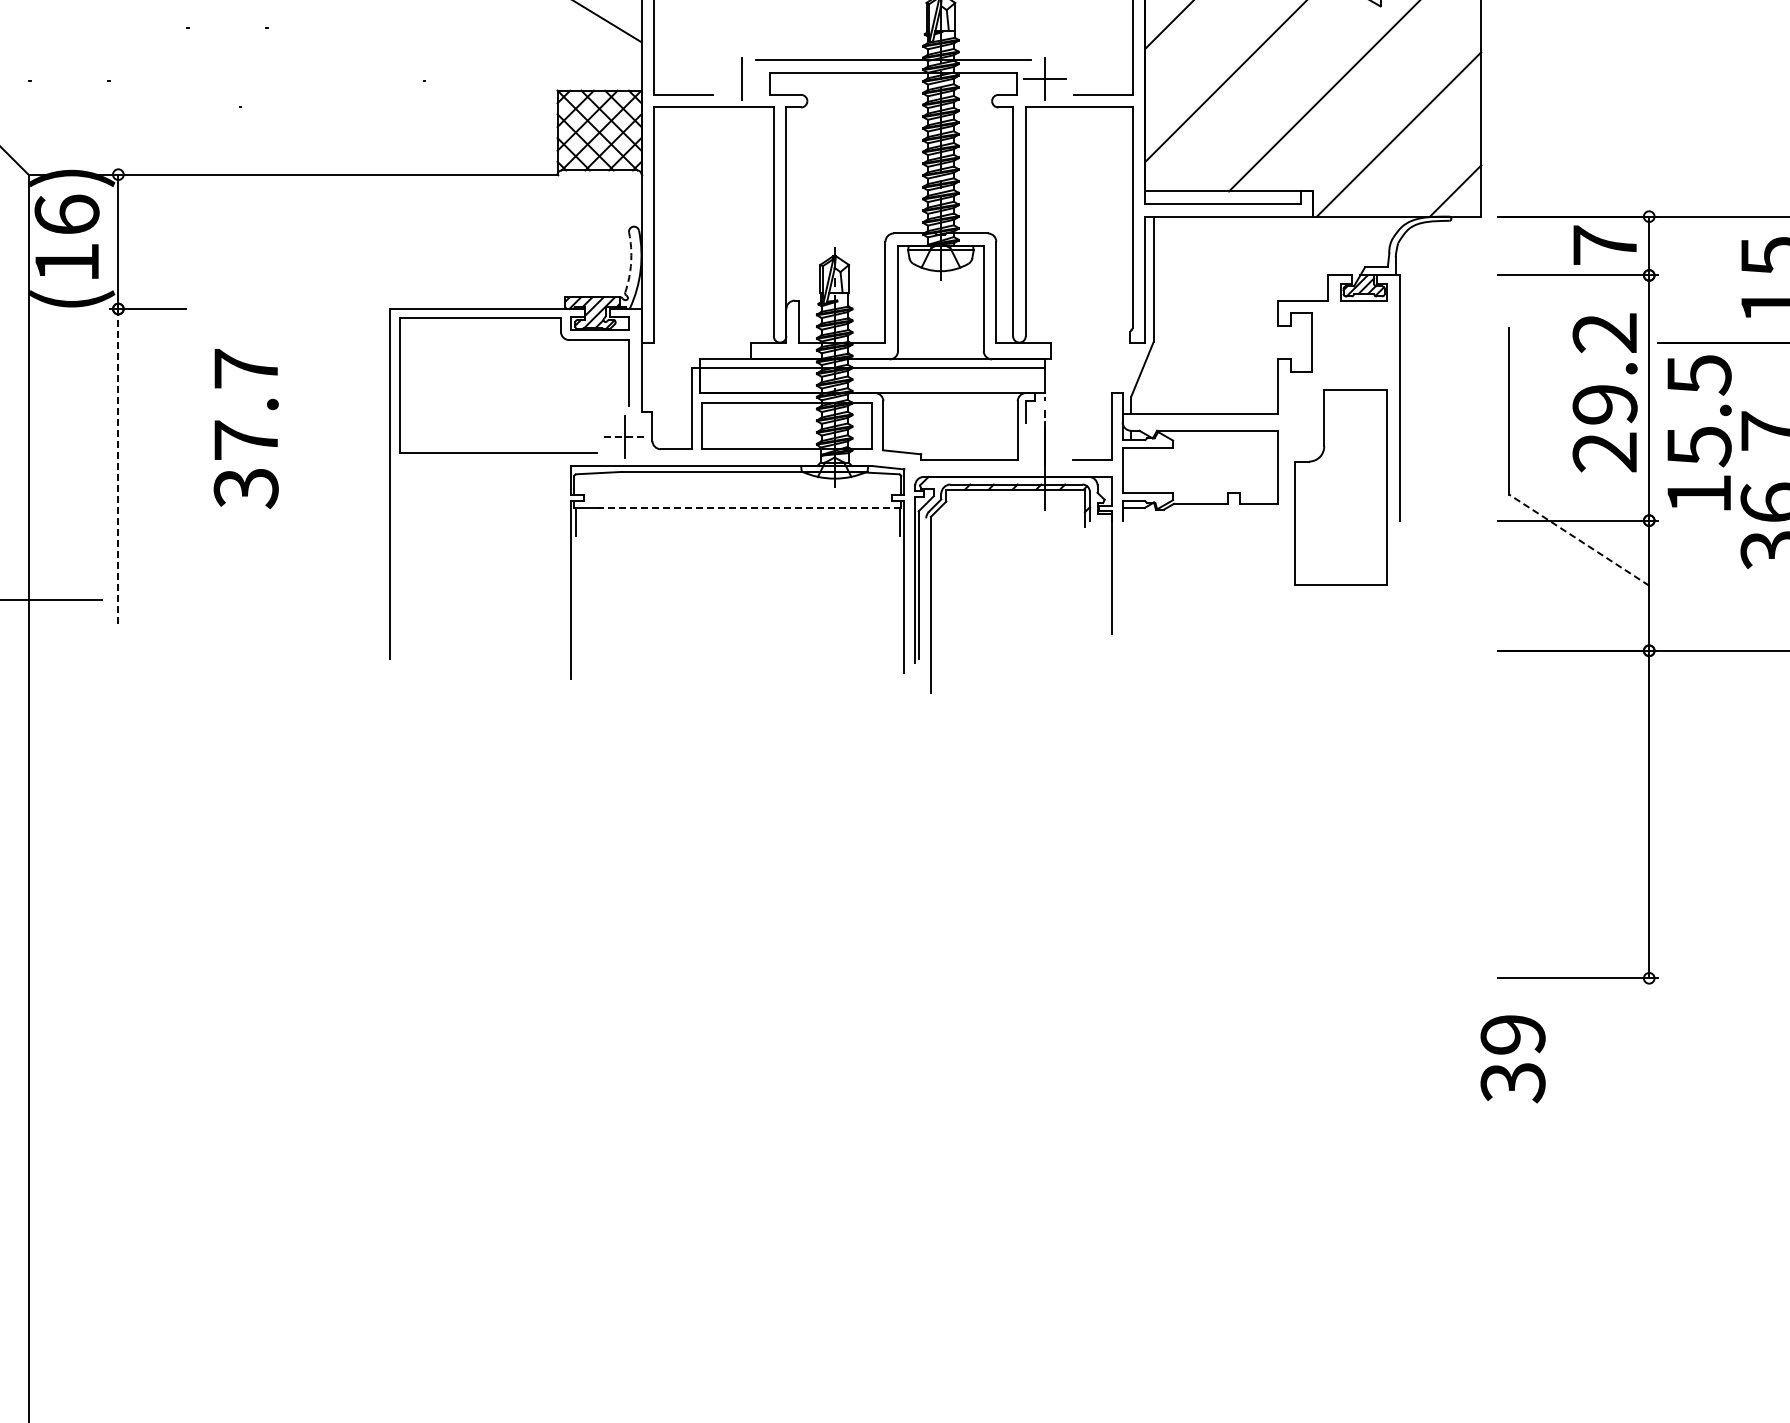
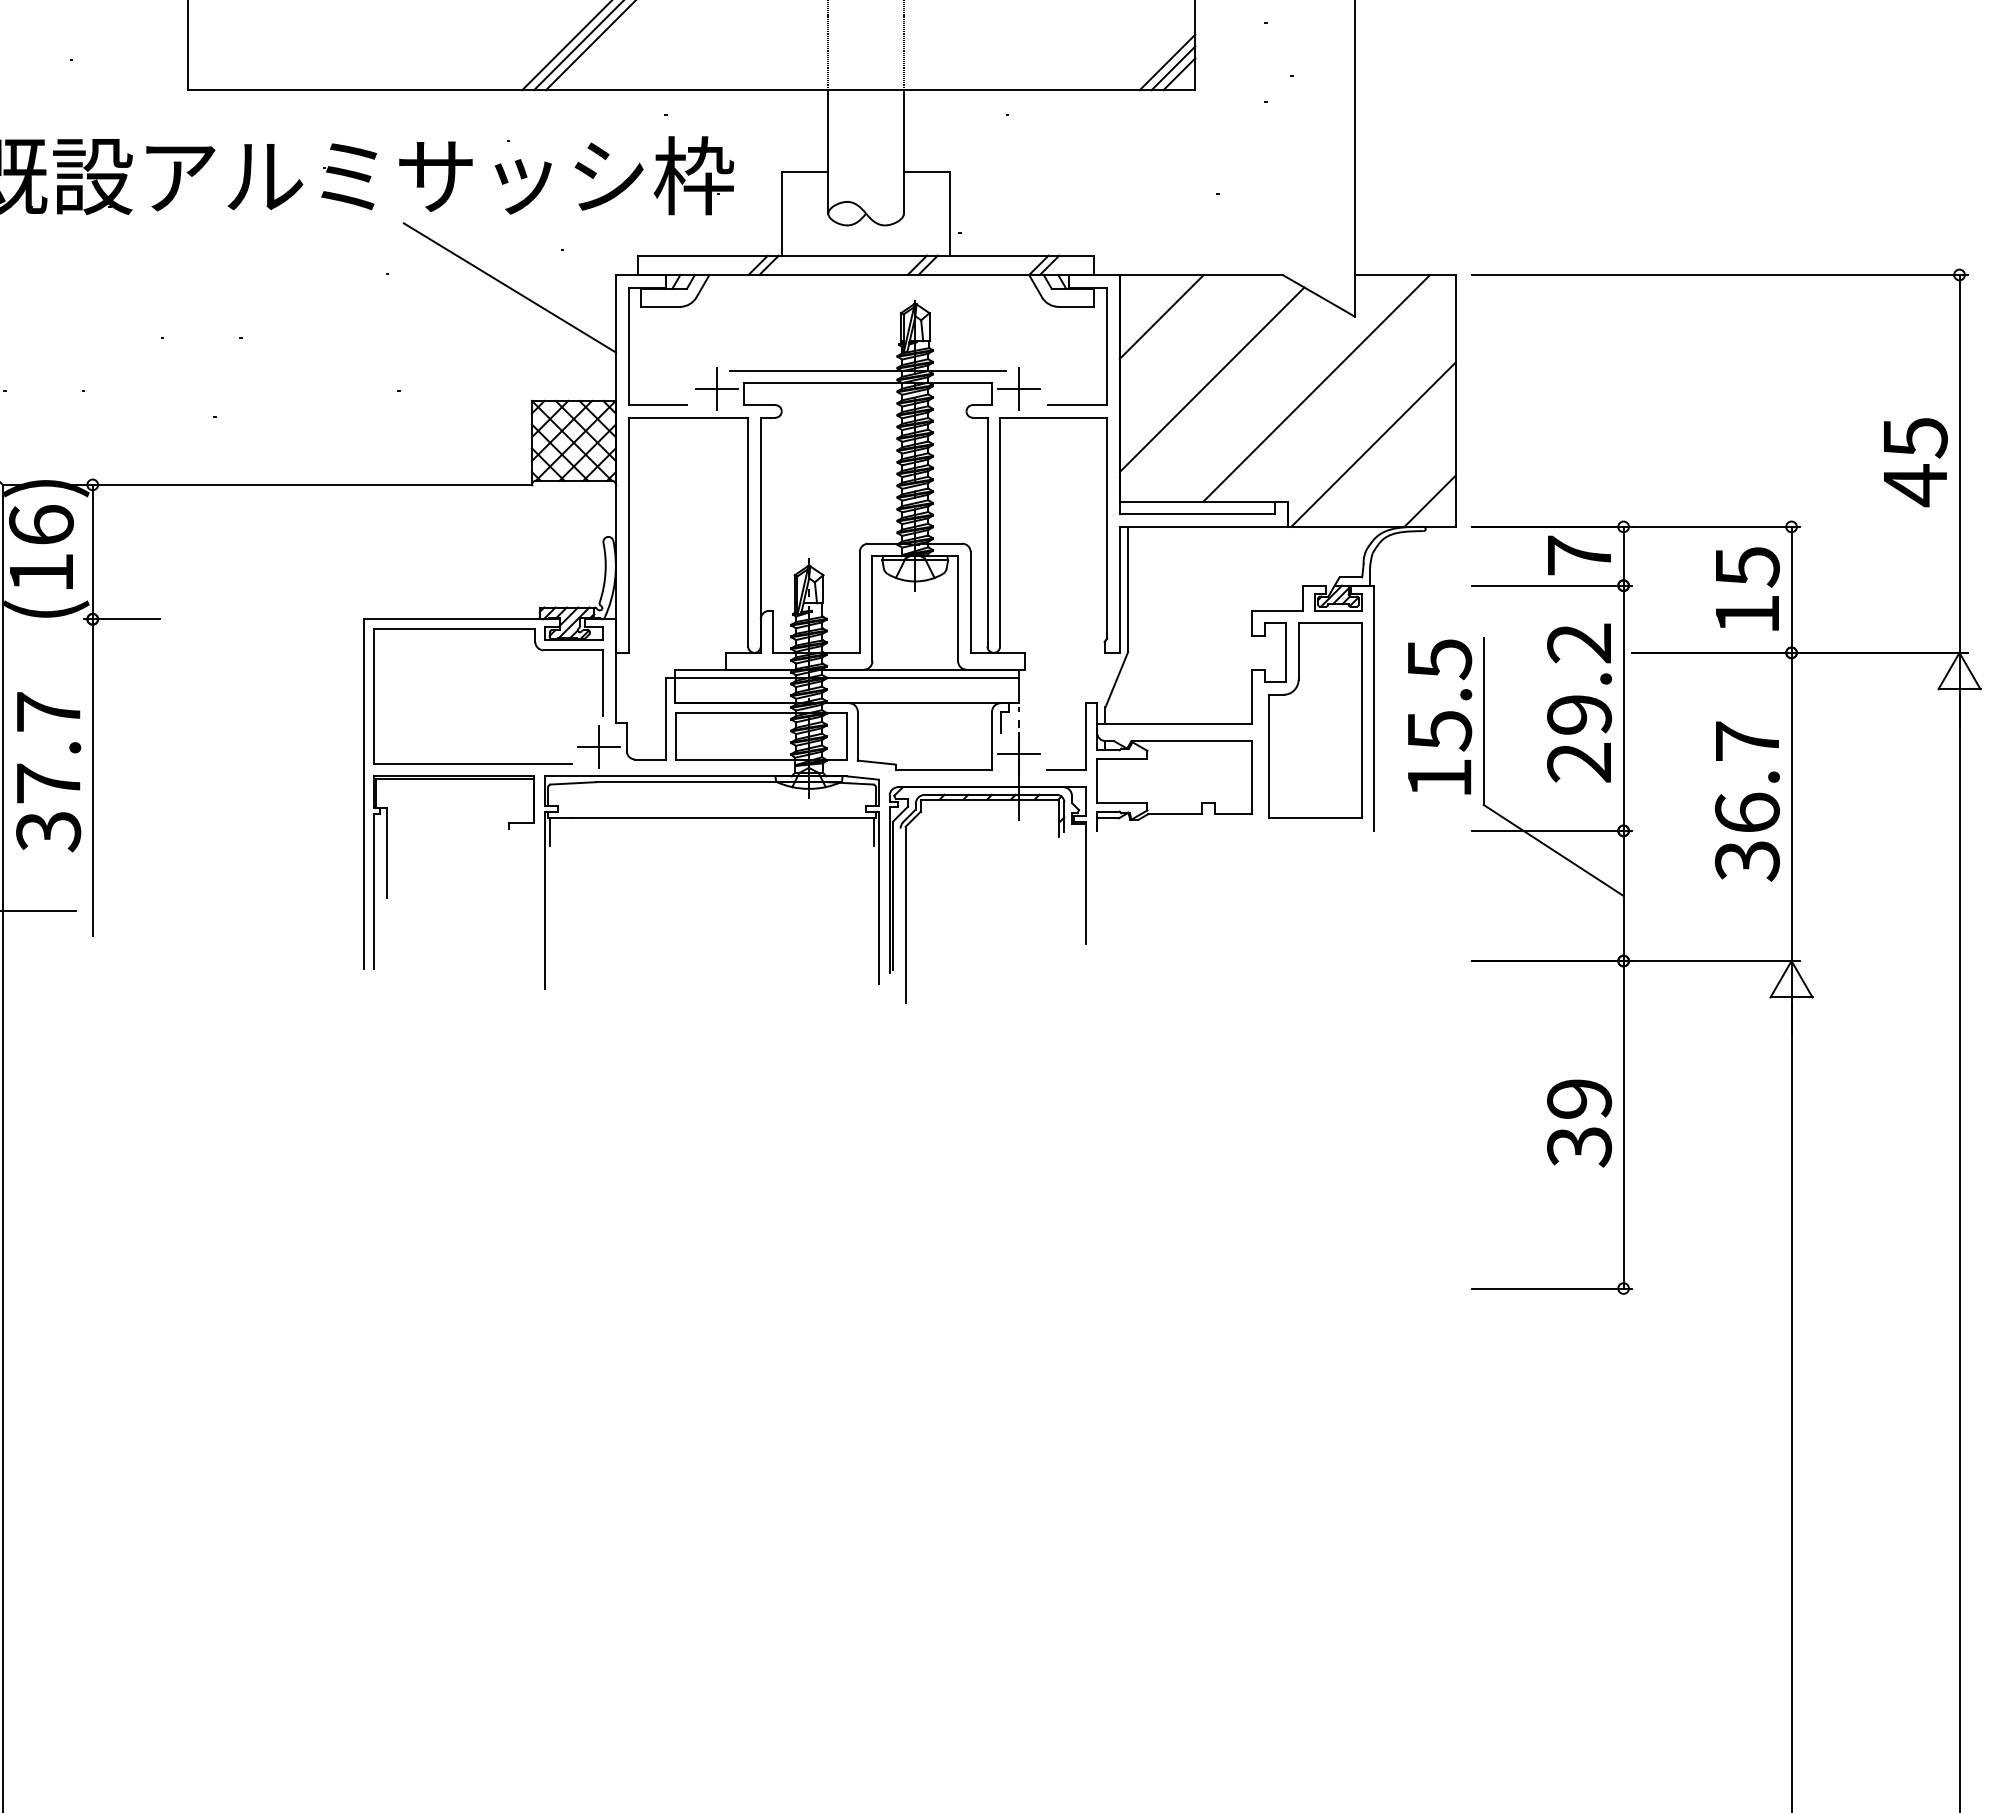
line: (742, 79) -> (716, 389), added
arc: (631, 263) -> (605, 573), dashed -> solid
text: (246, 429) -> (48, 772), moved
text: (1700, 432) -> (1440, 716), moved
line: (625, 436) -> (599, 746), dashed -> solid
line: (1044, 443) -> (1018, 753), added
line: (118, 468) -> (92, 778), dashed -> solid
part: (1341, 487) -> (1315, 720), moved
line: (749, 508) -> (723, 818), dashed -> solid
line: (1579, 540) -> (1553, 850), dashed -> solid
part: (413, 562) -> (387, 872), added
text: (1513, 1059) -> (1579, 1123), moved

